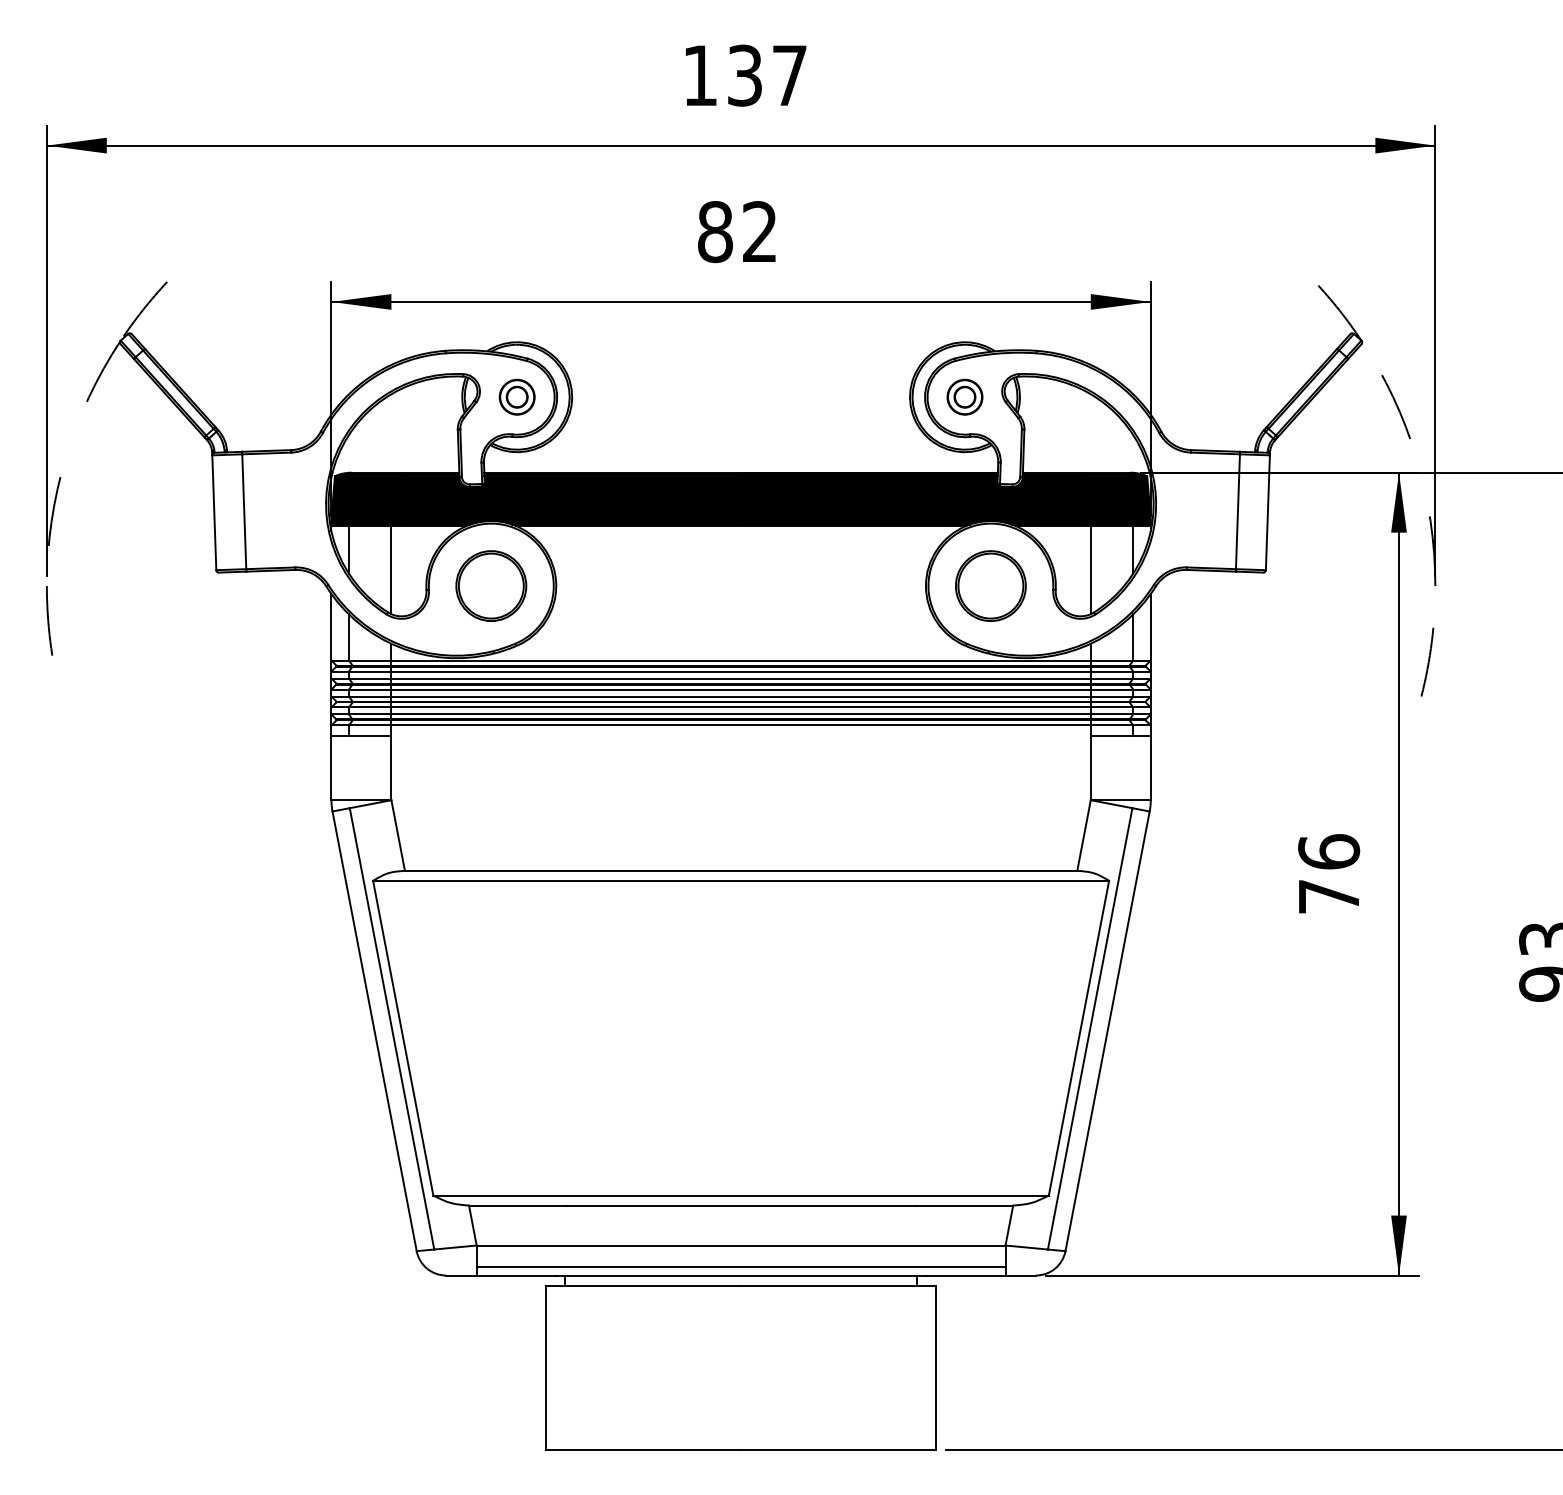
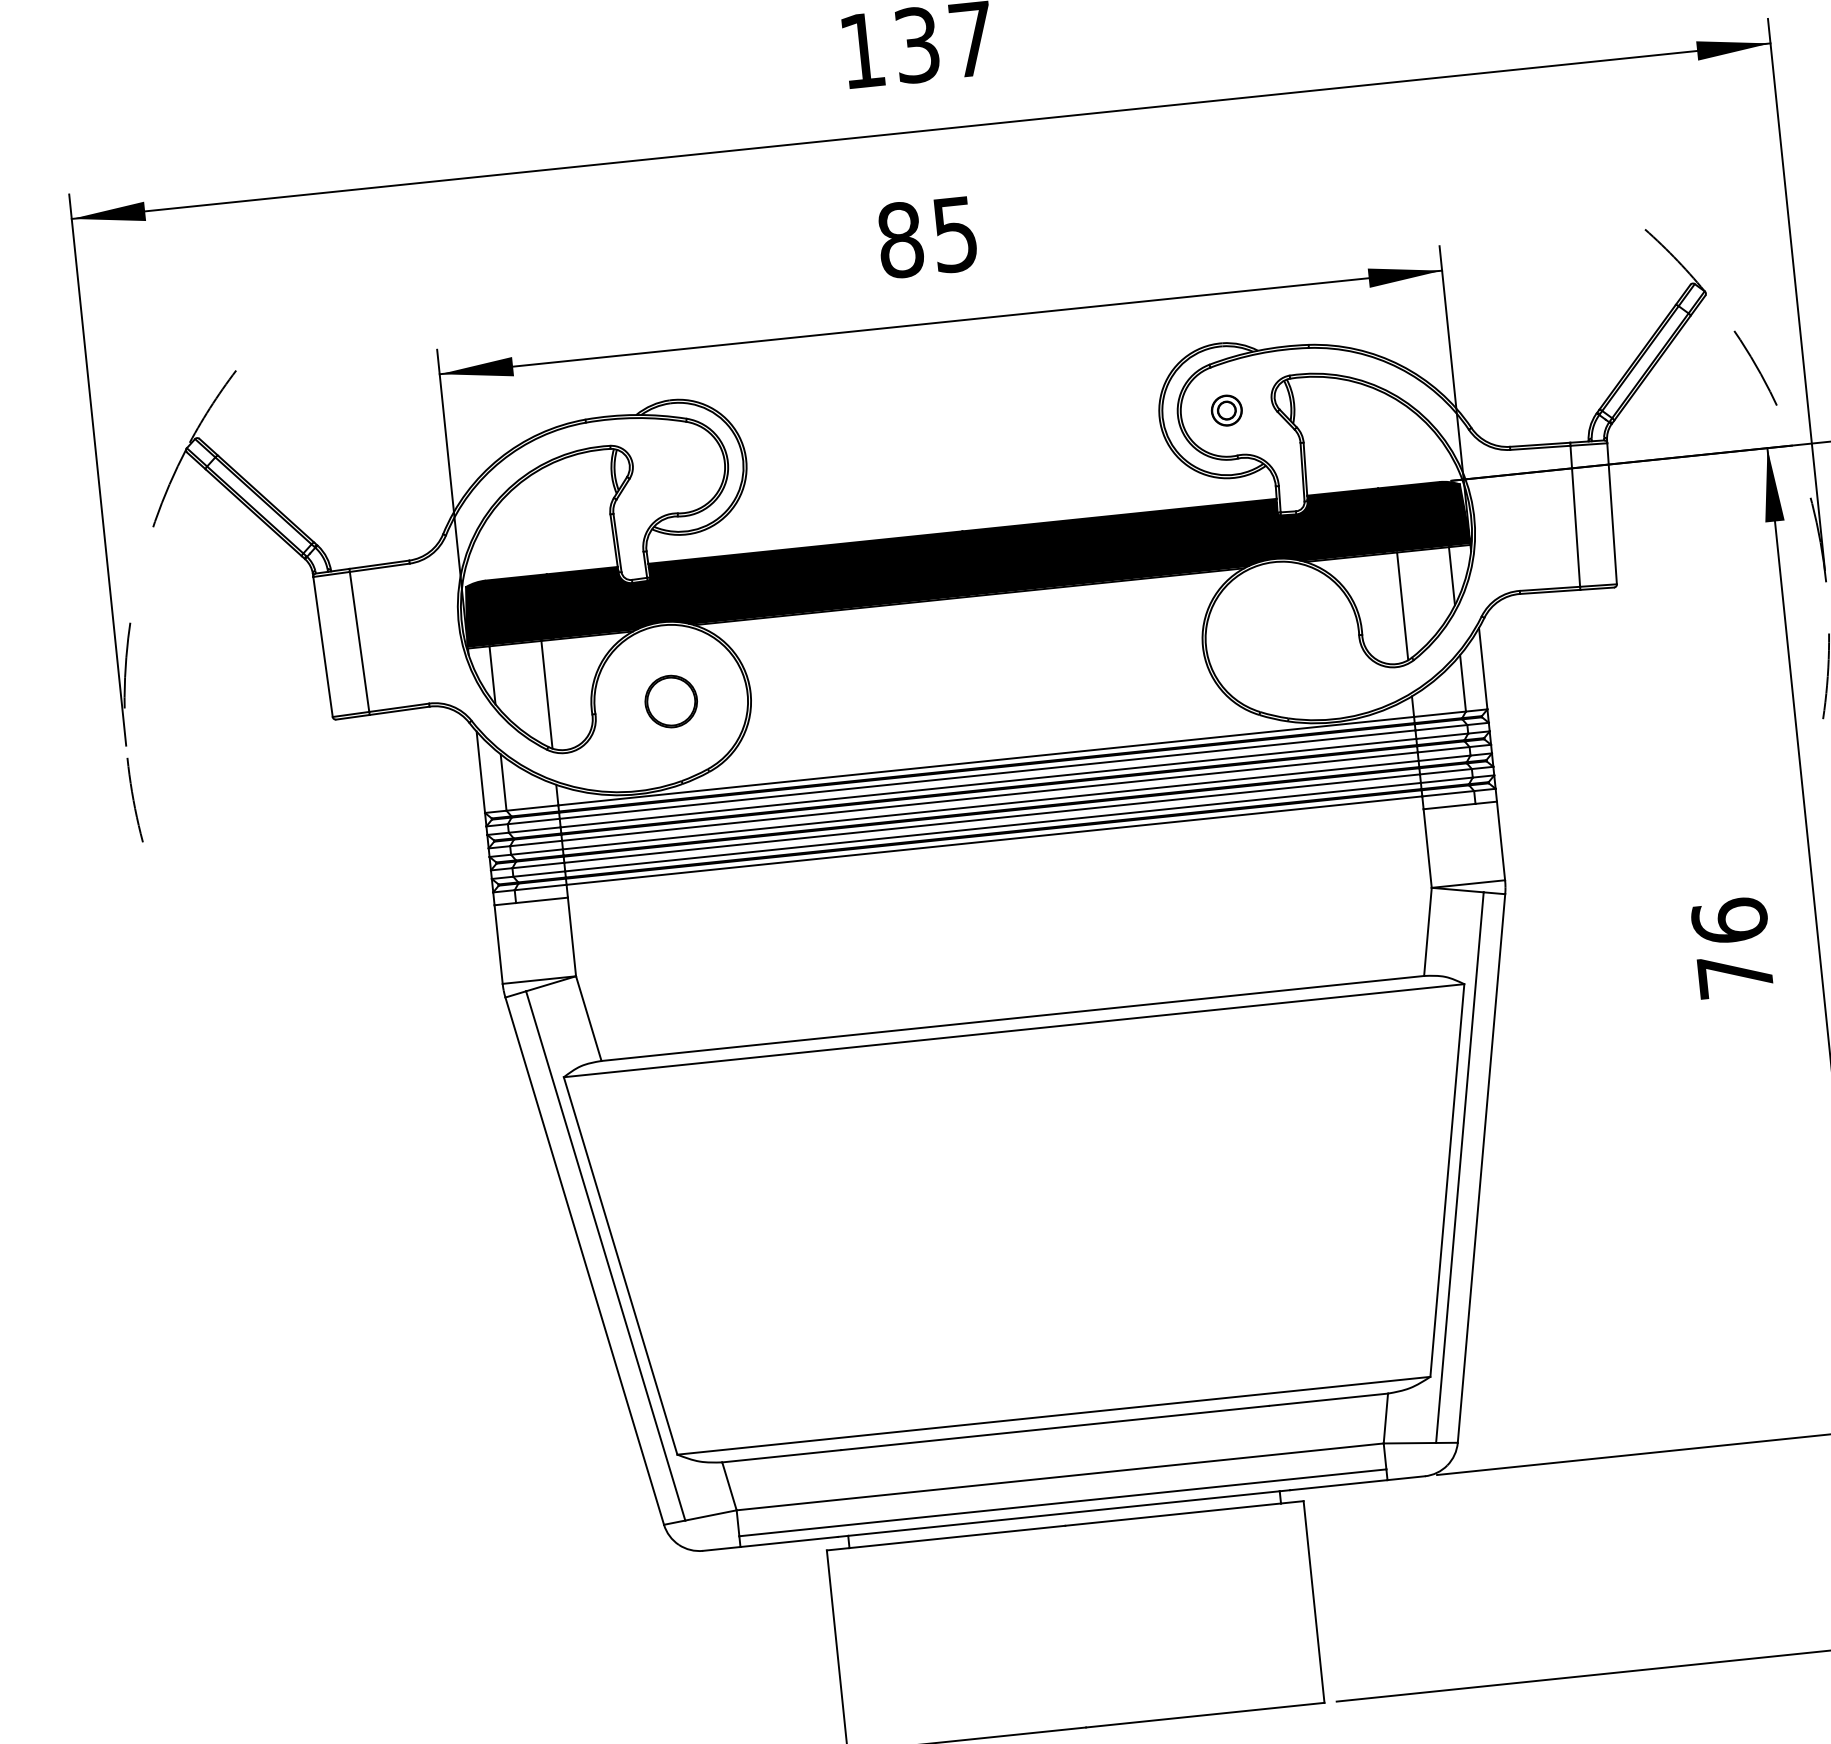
text: (759, 232) -> (954, 235), 82 -> 85
part: (516, 396) -> (678, 466), removed
part: (964, 396) -> (1226, 409), size x0.7
part: (491, 585) -> (671, 700), size x0.6
part: (990, 585) -> (1281, 637), removed

